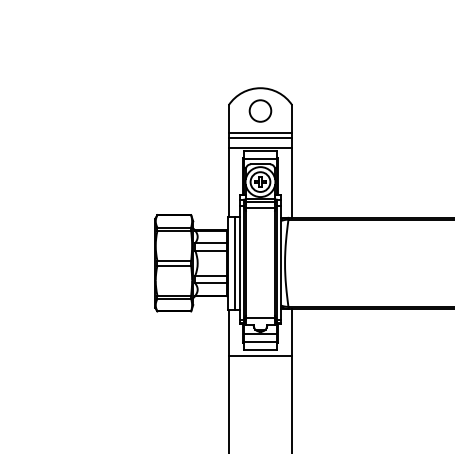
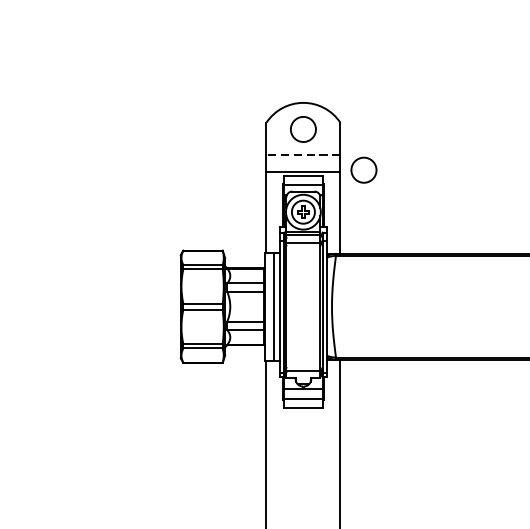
line: (260, 132) -> (303, 154), solid -> dashed
line: (260, 137) -> (303, 160), removed
circle: (312, 145) -> (363, 169), added
line: (260, 355) -> (303, 414), removed

